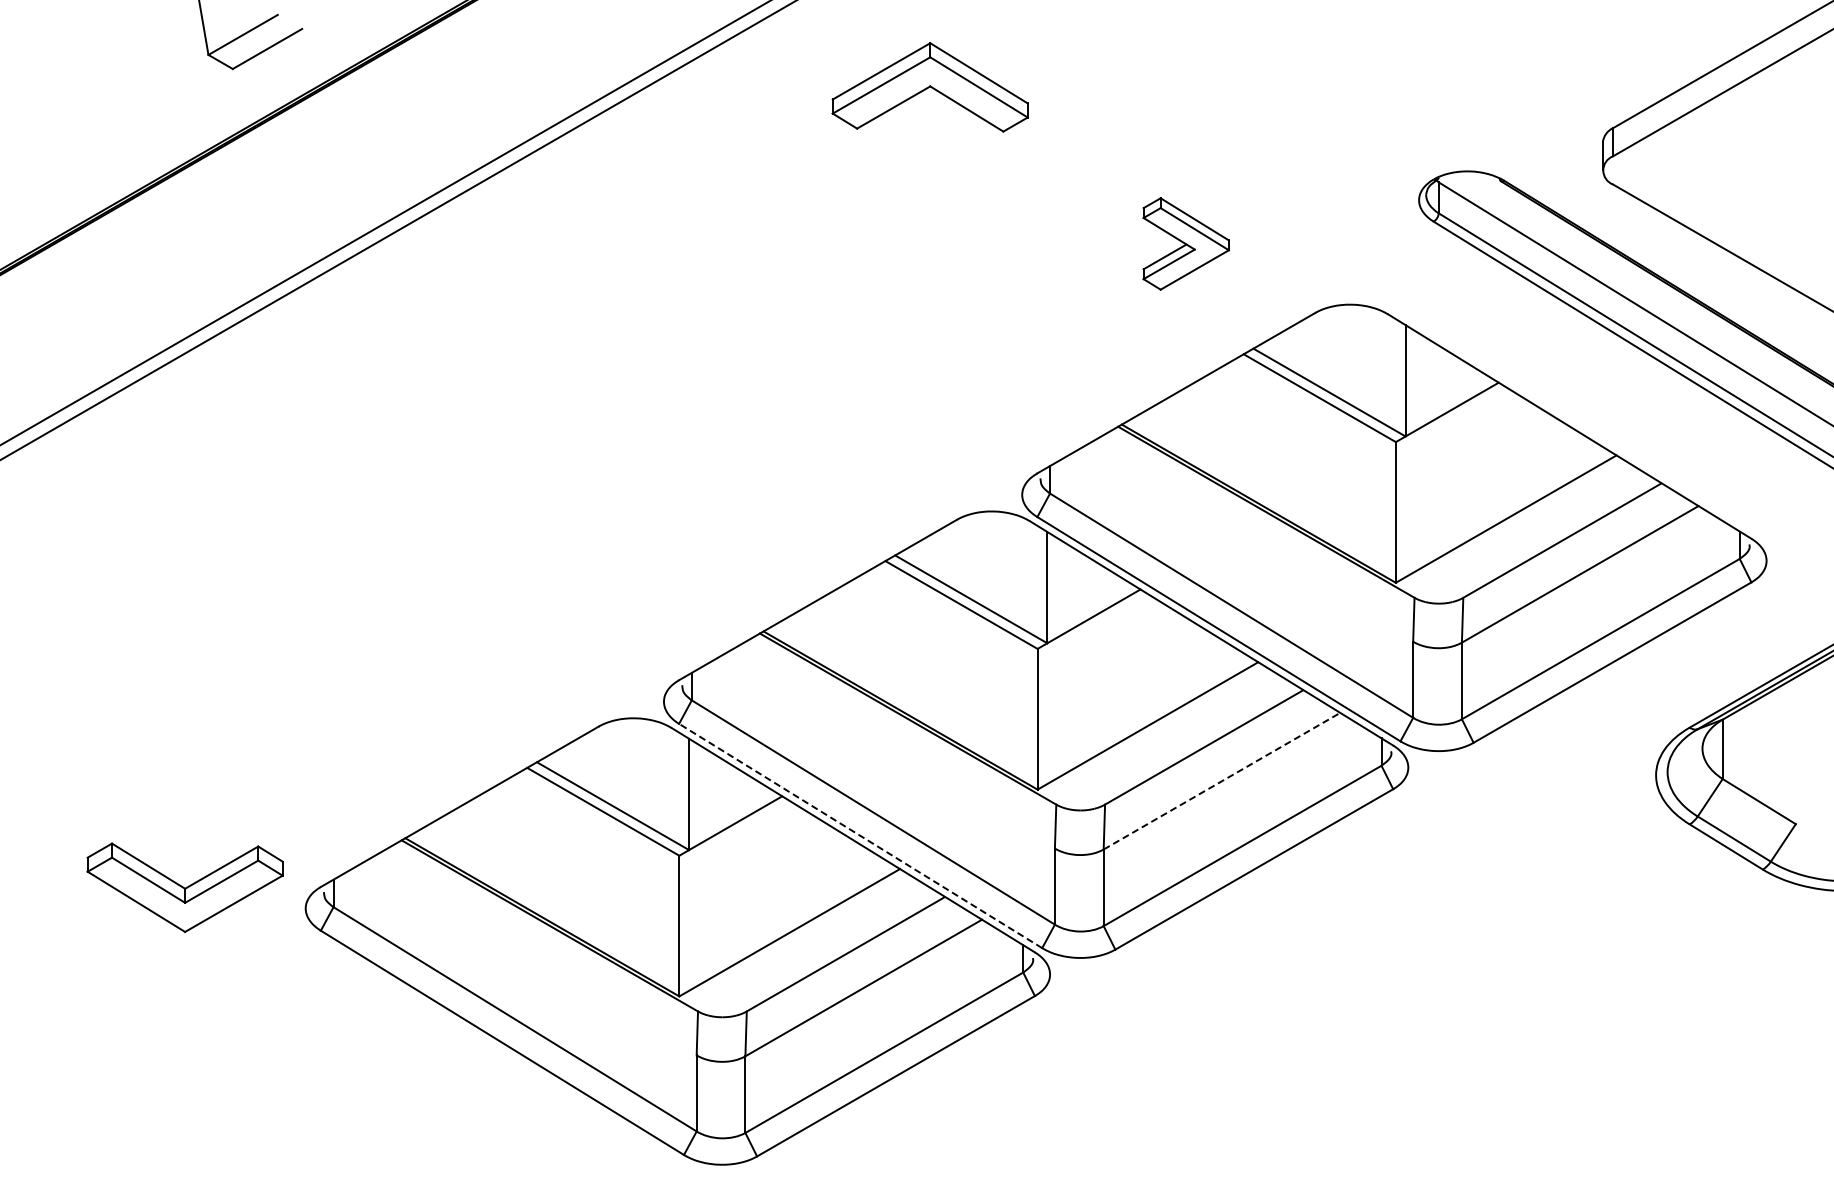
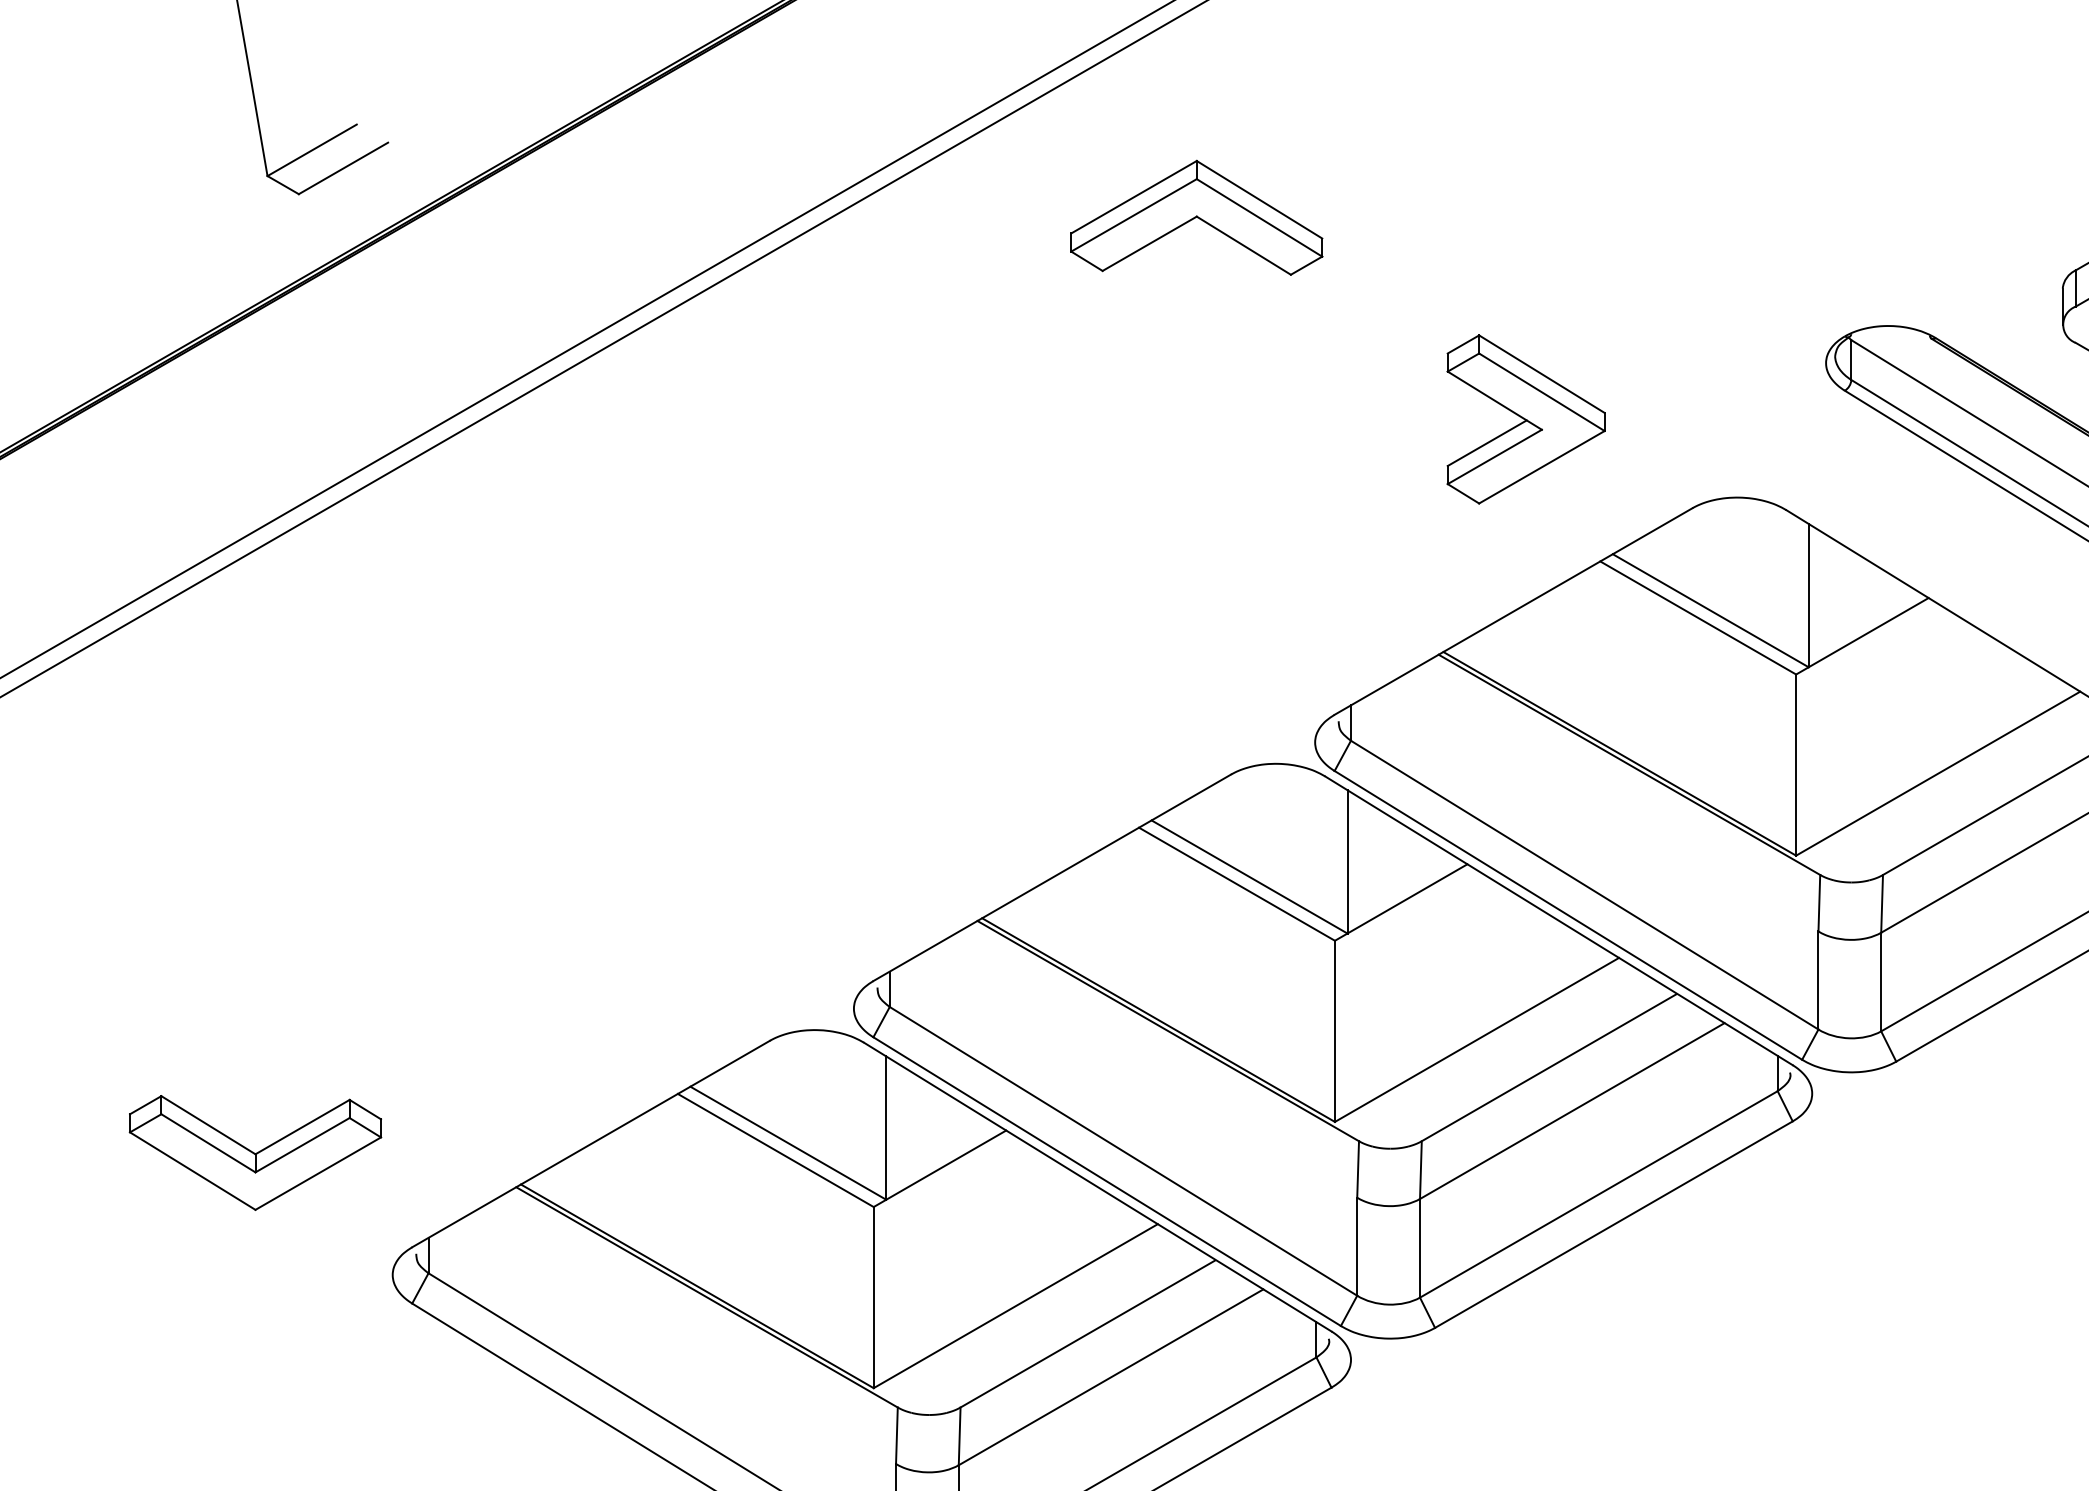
part: (1186, 243) -> (1526, 418), size x1.43
line: (1221, 781) -> (1571, 1111), dashed -> solid
line: (860, 835) -> (1106, 1180), dashed -> solid
part: (184, 887) -> (254, 1152), moved

